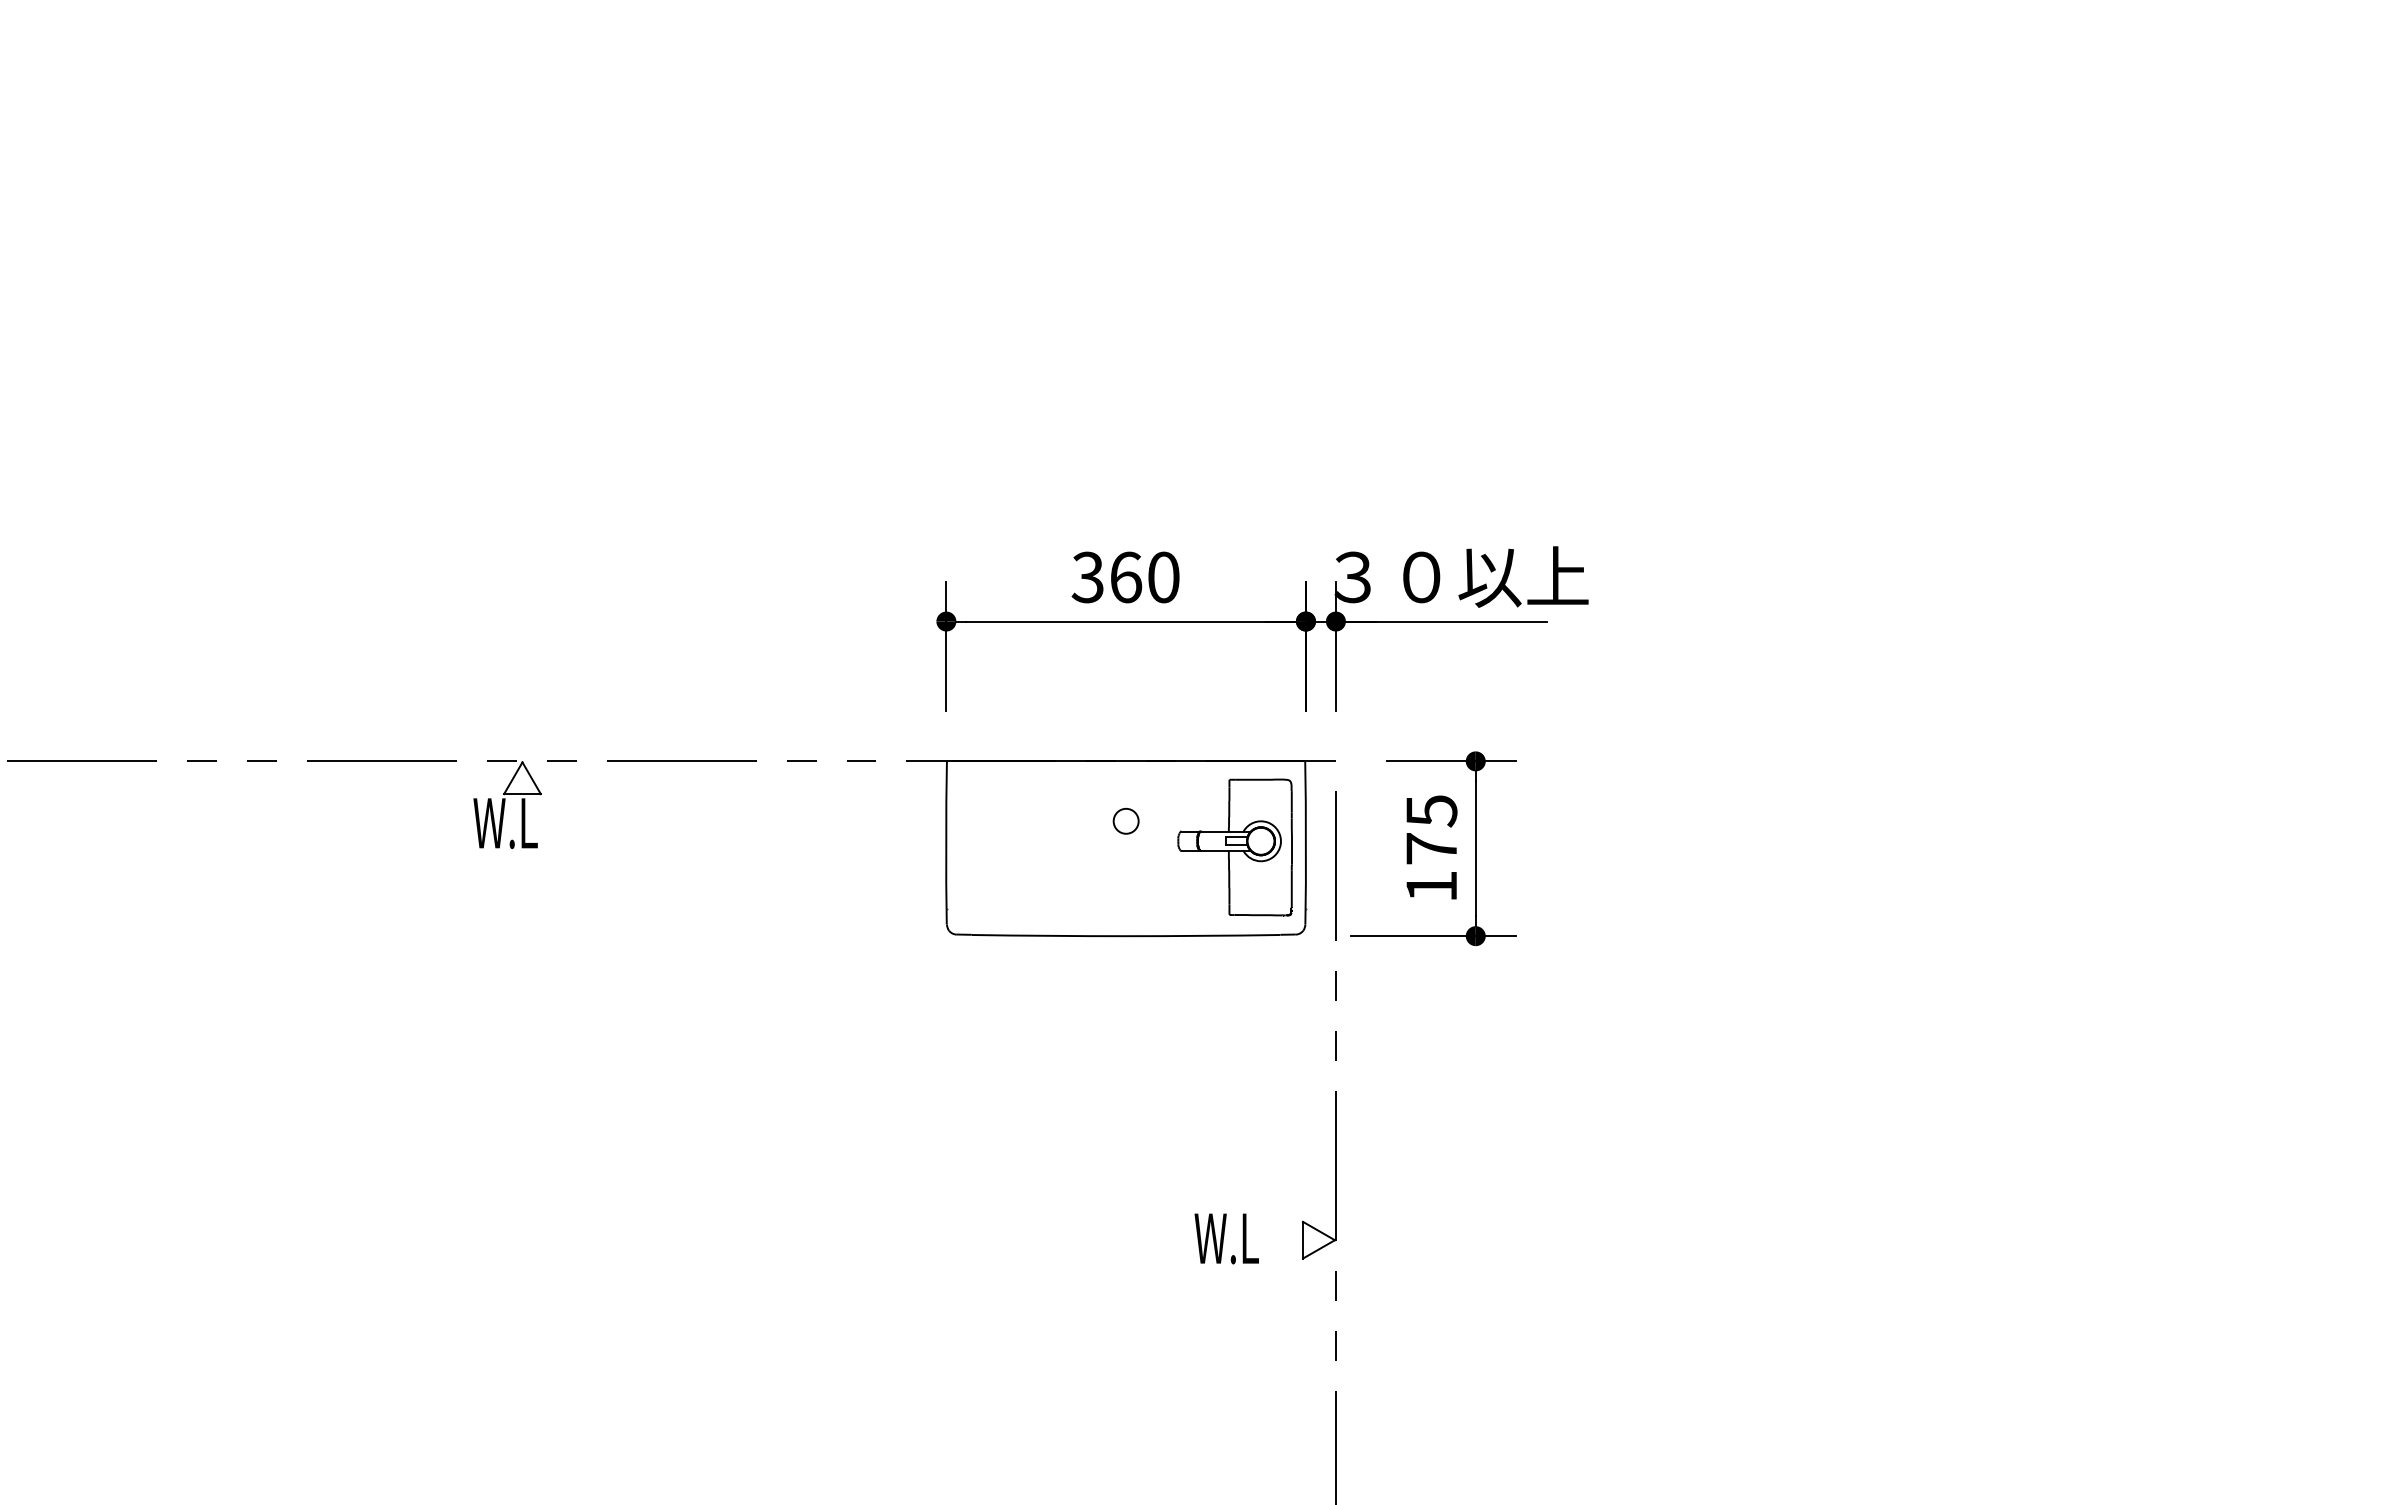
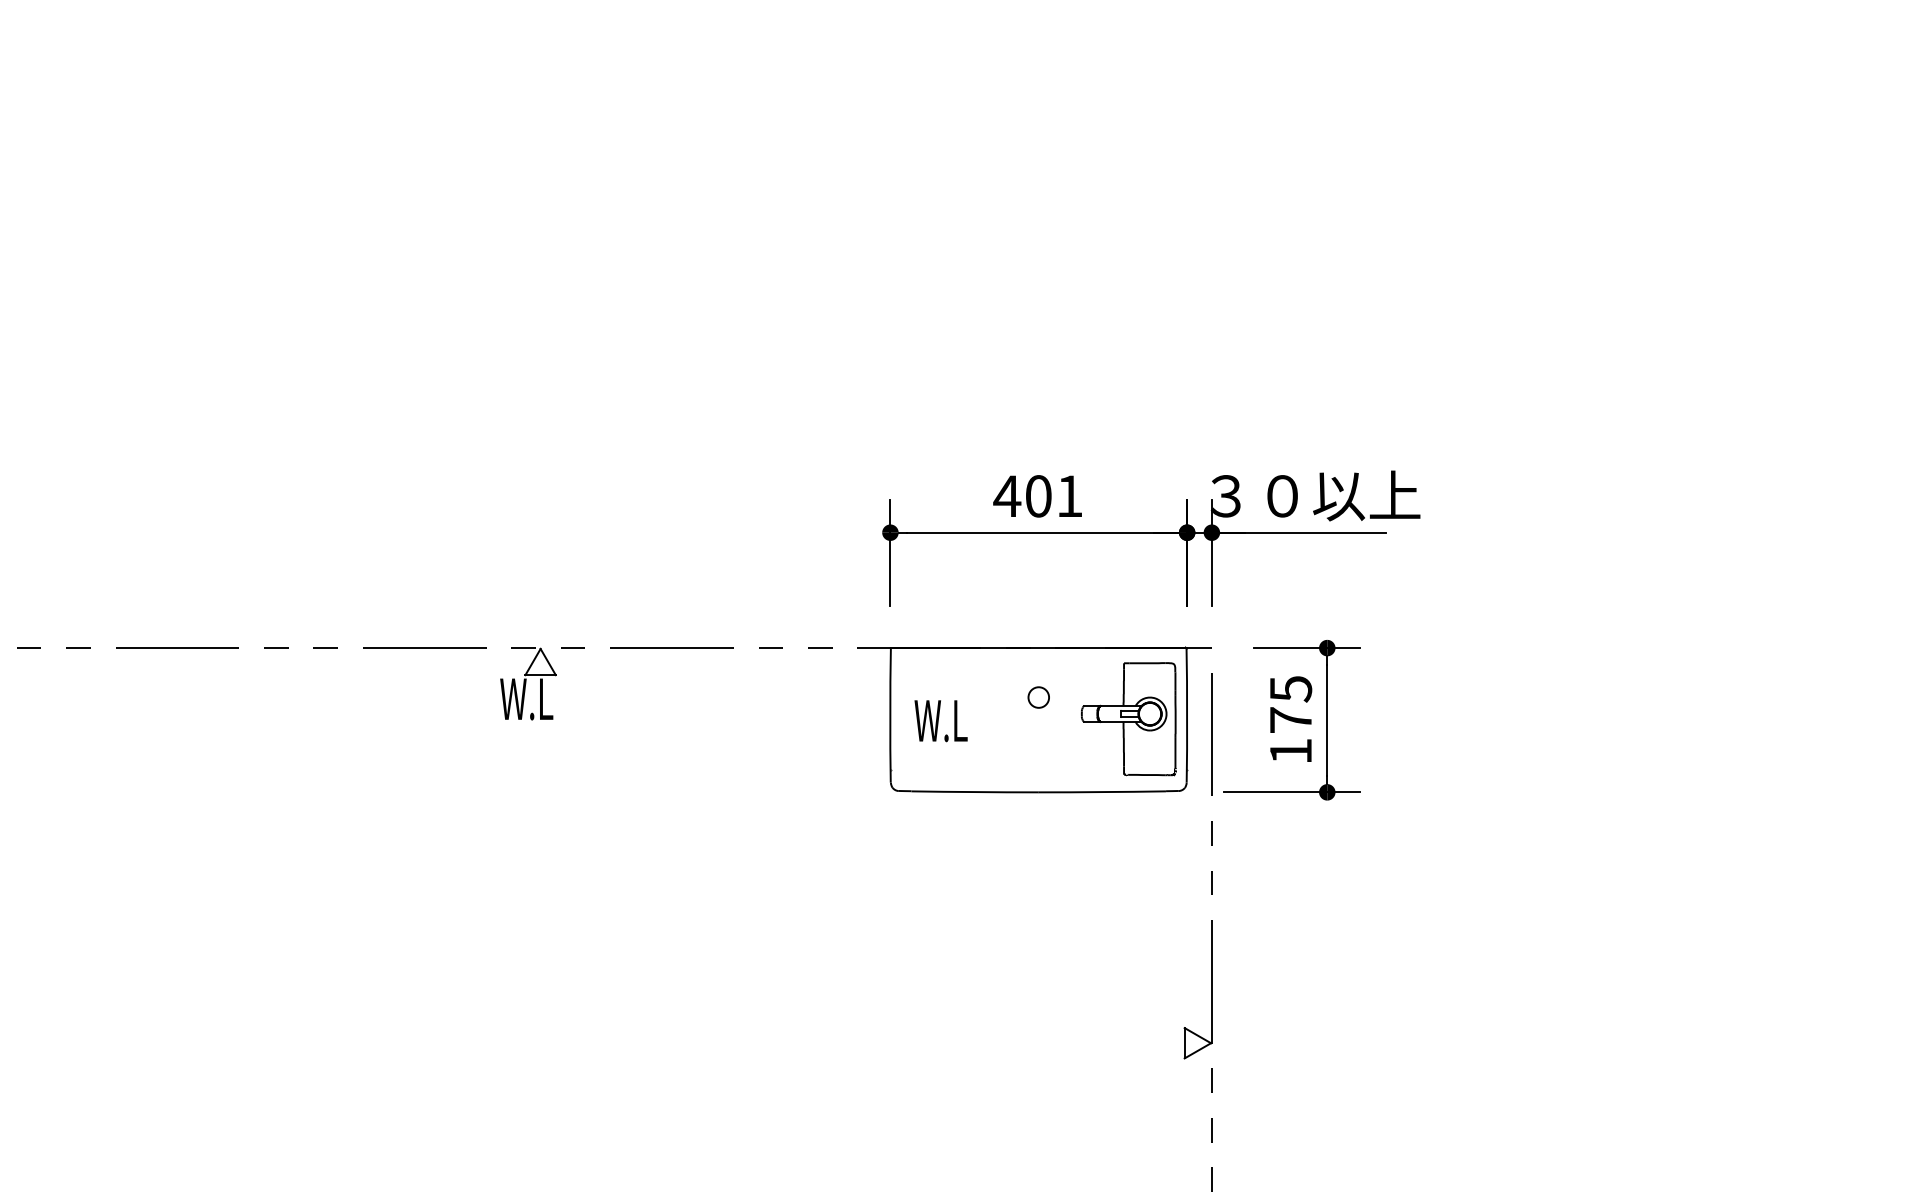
text: (1124, 577) -> (1037, 496), 360 -> 401
text: (1226, 1238) -> (940, 720), moved

